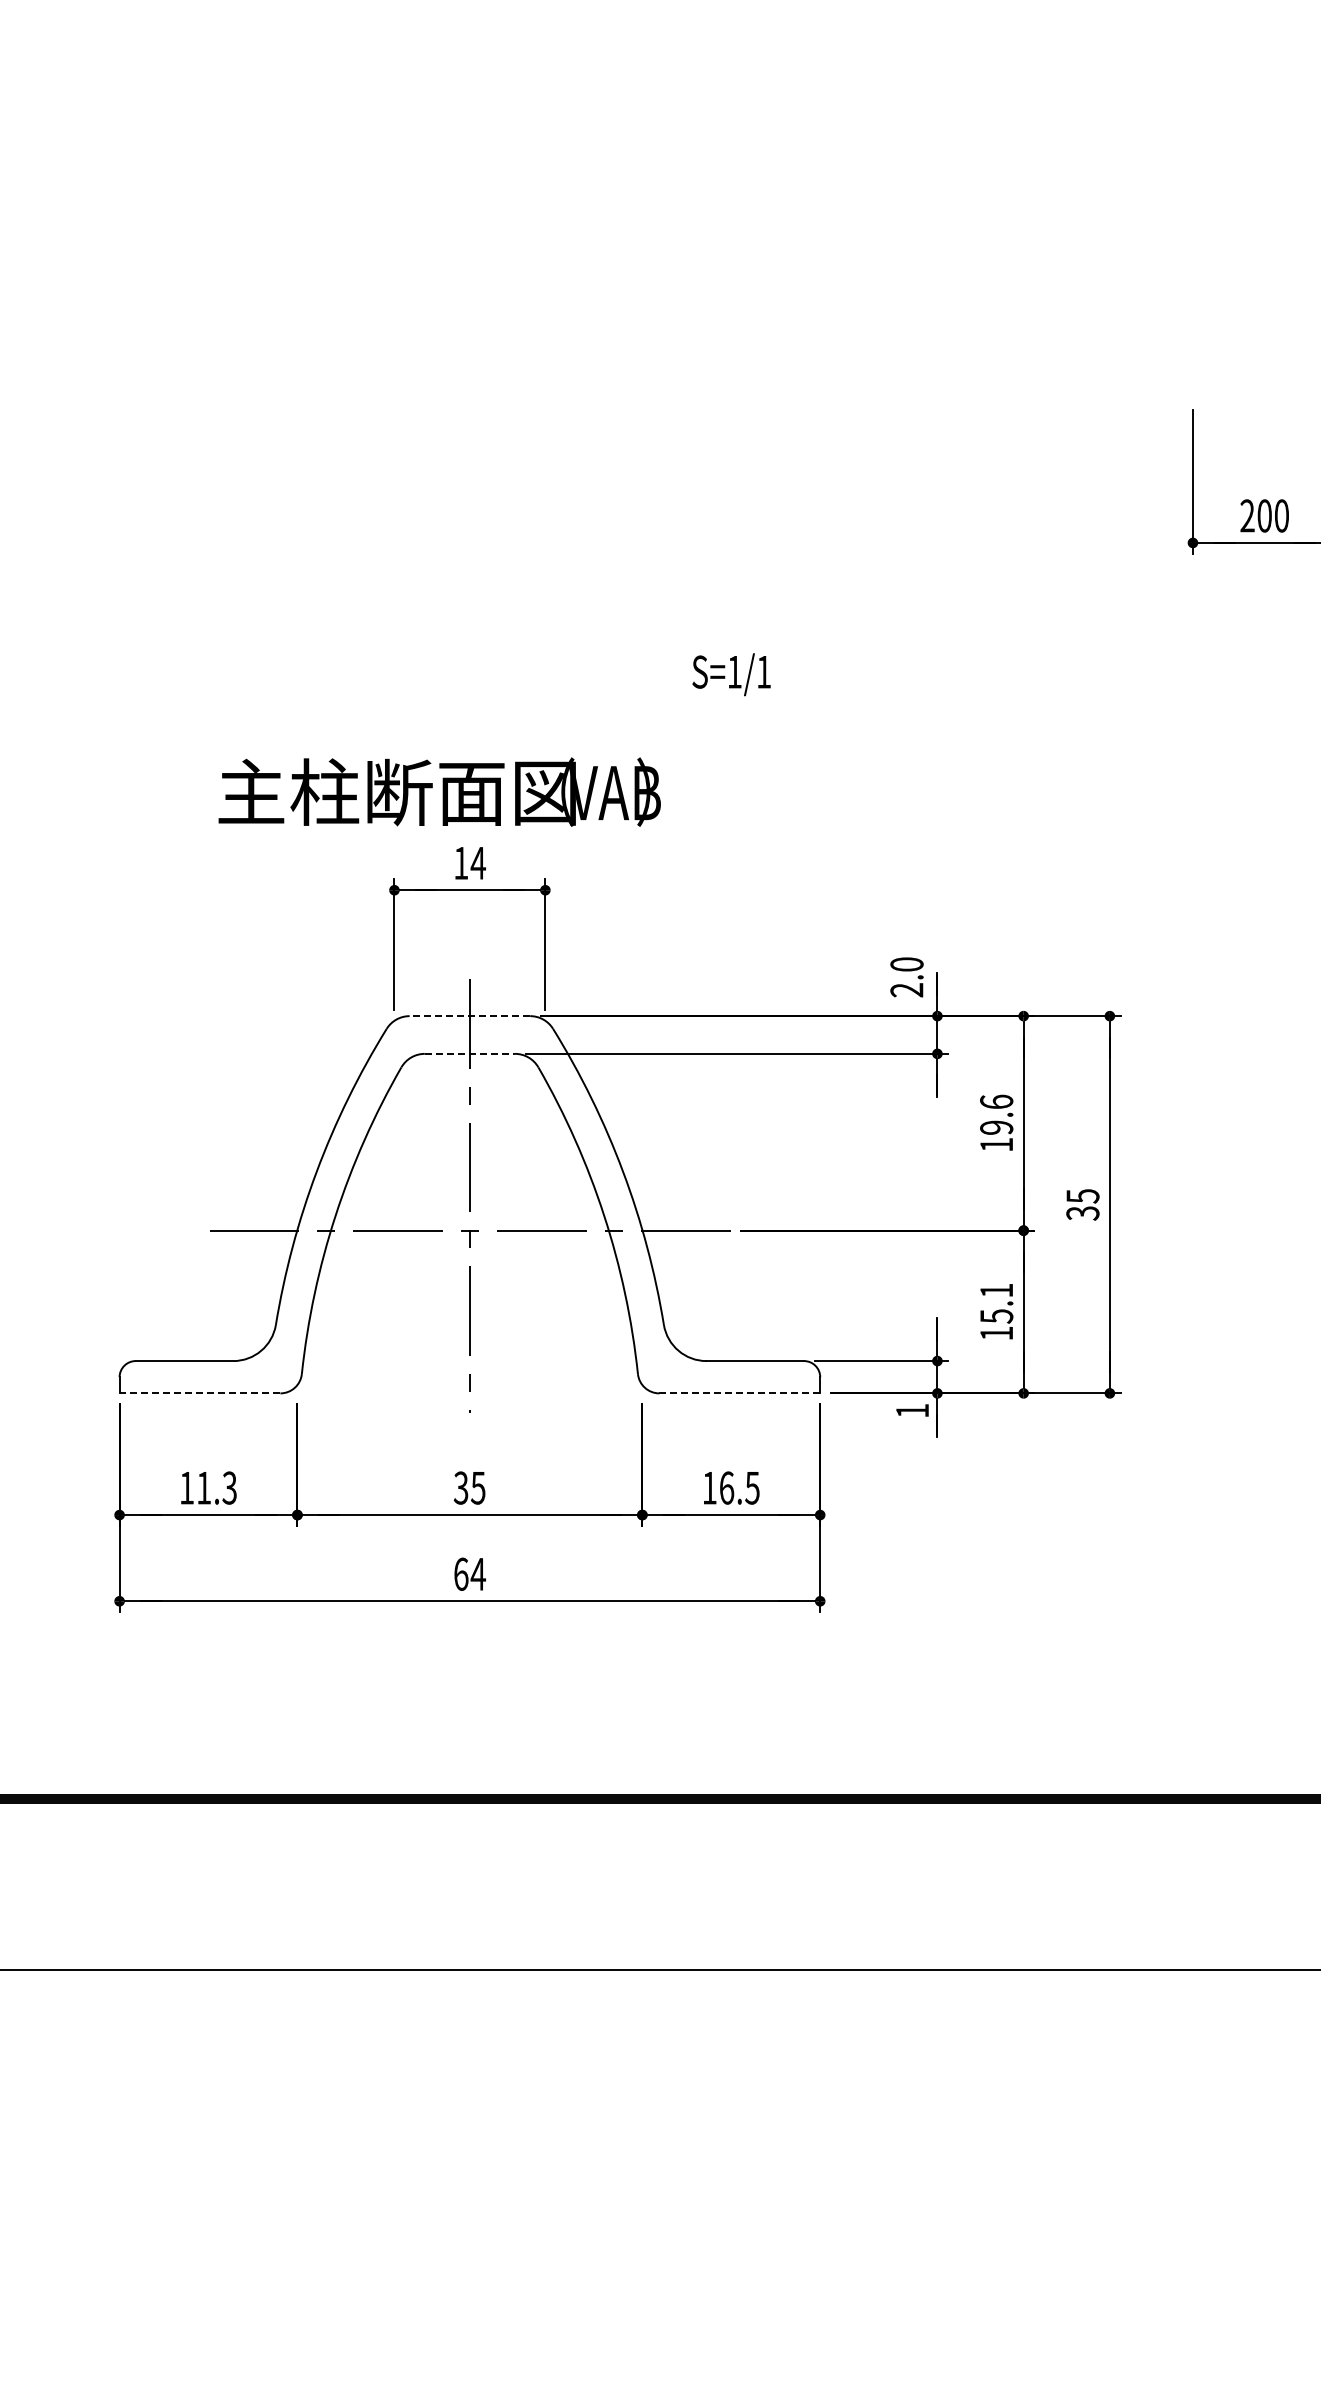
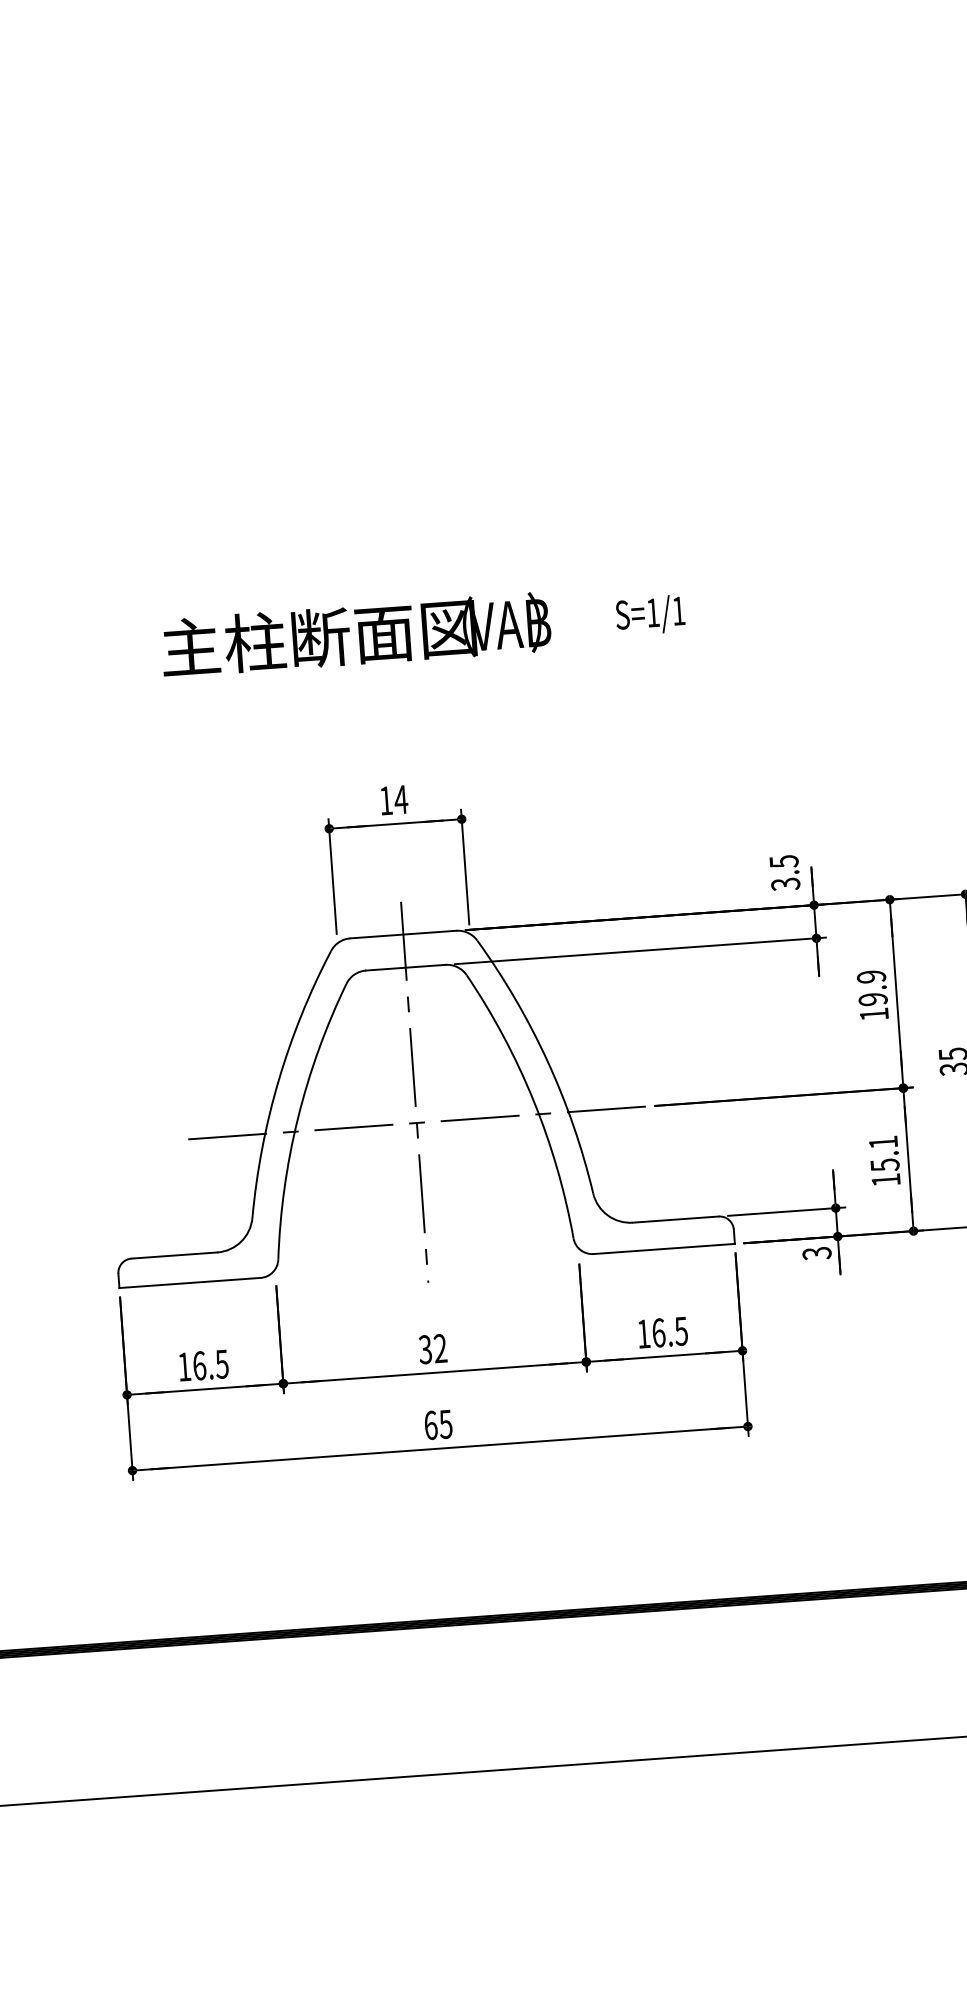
text: (731, 674) -> (650, 615), moved
text: (439, 791) -> (355, 634), moved
text: (906, 977) -> (784, 873), 2.0 -> 3.5
line: (469, 1016) -> (403, 934), dashed -> solid
line: (470, 1053) -> (406, 967), dashed -> solid
text: (996, 1101) -> (871, 976), 19.6 -> 19.9
line: (199, 1393) -> (189, 1283), dashed -> solid
line: (740, 1393) -> (664, 1249), dashed -> solid
text: (912, 1411) -> (817, 1254), 1 -> 3
text: (216, 1487) -> (210, 1364), 11.3 -> 16.5
text: (478, 1487) -> (440, 1348), 35 -> 32
text: (478, 1574) -> (446, 1424), 64 -> 65

